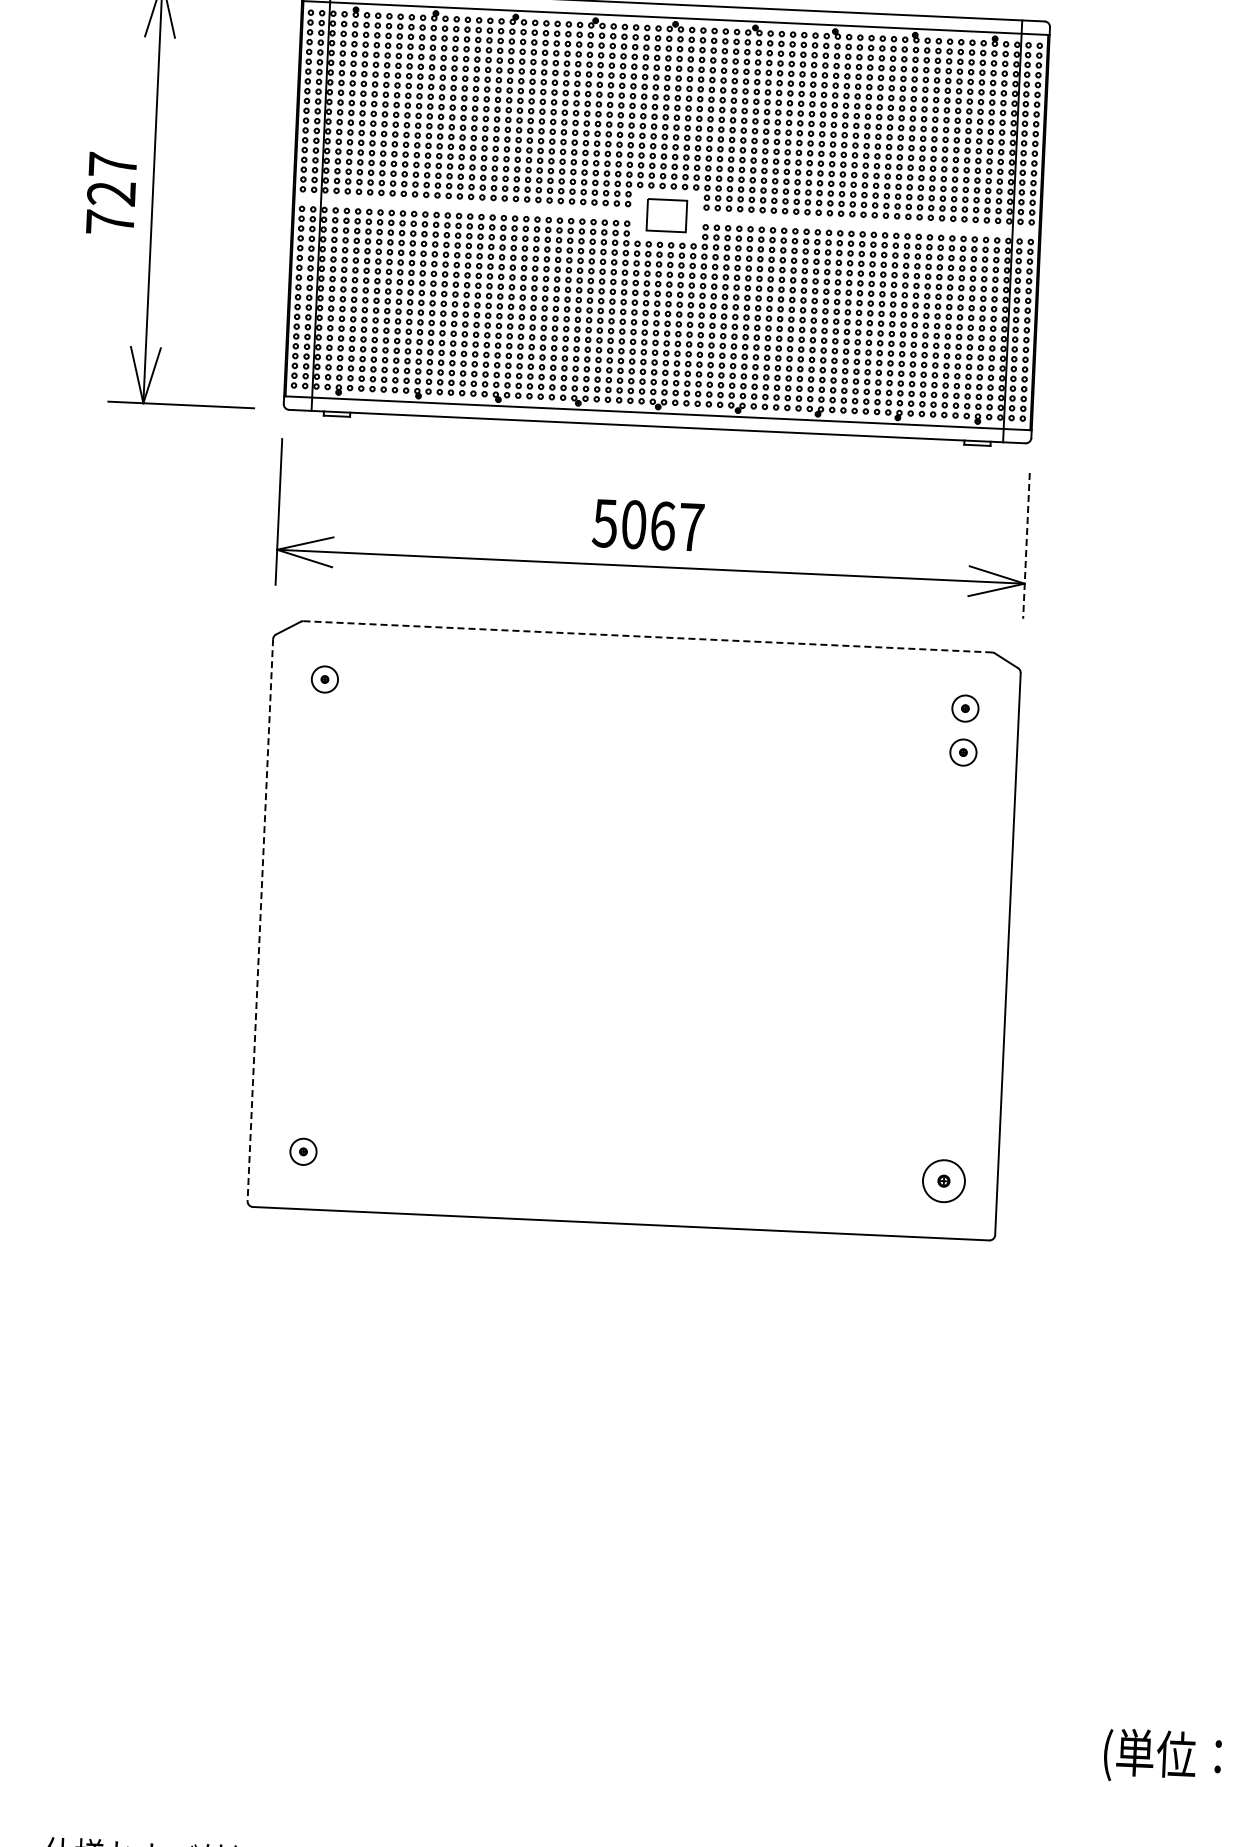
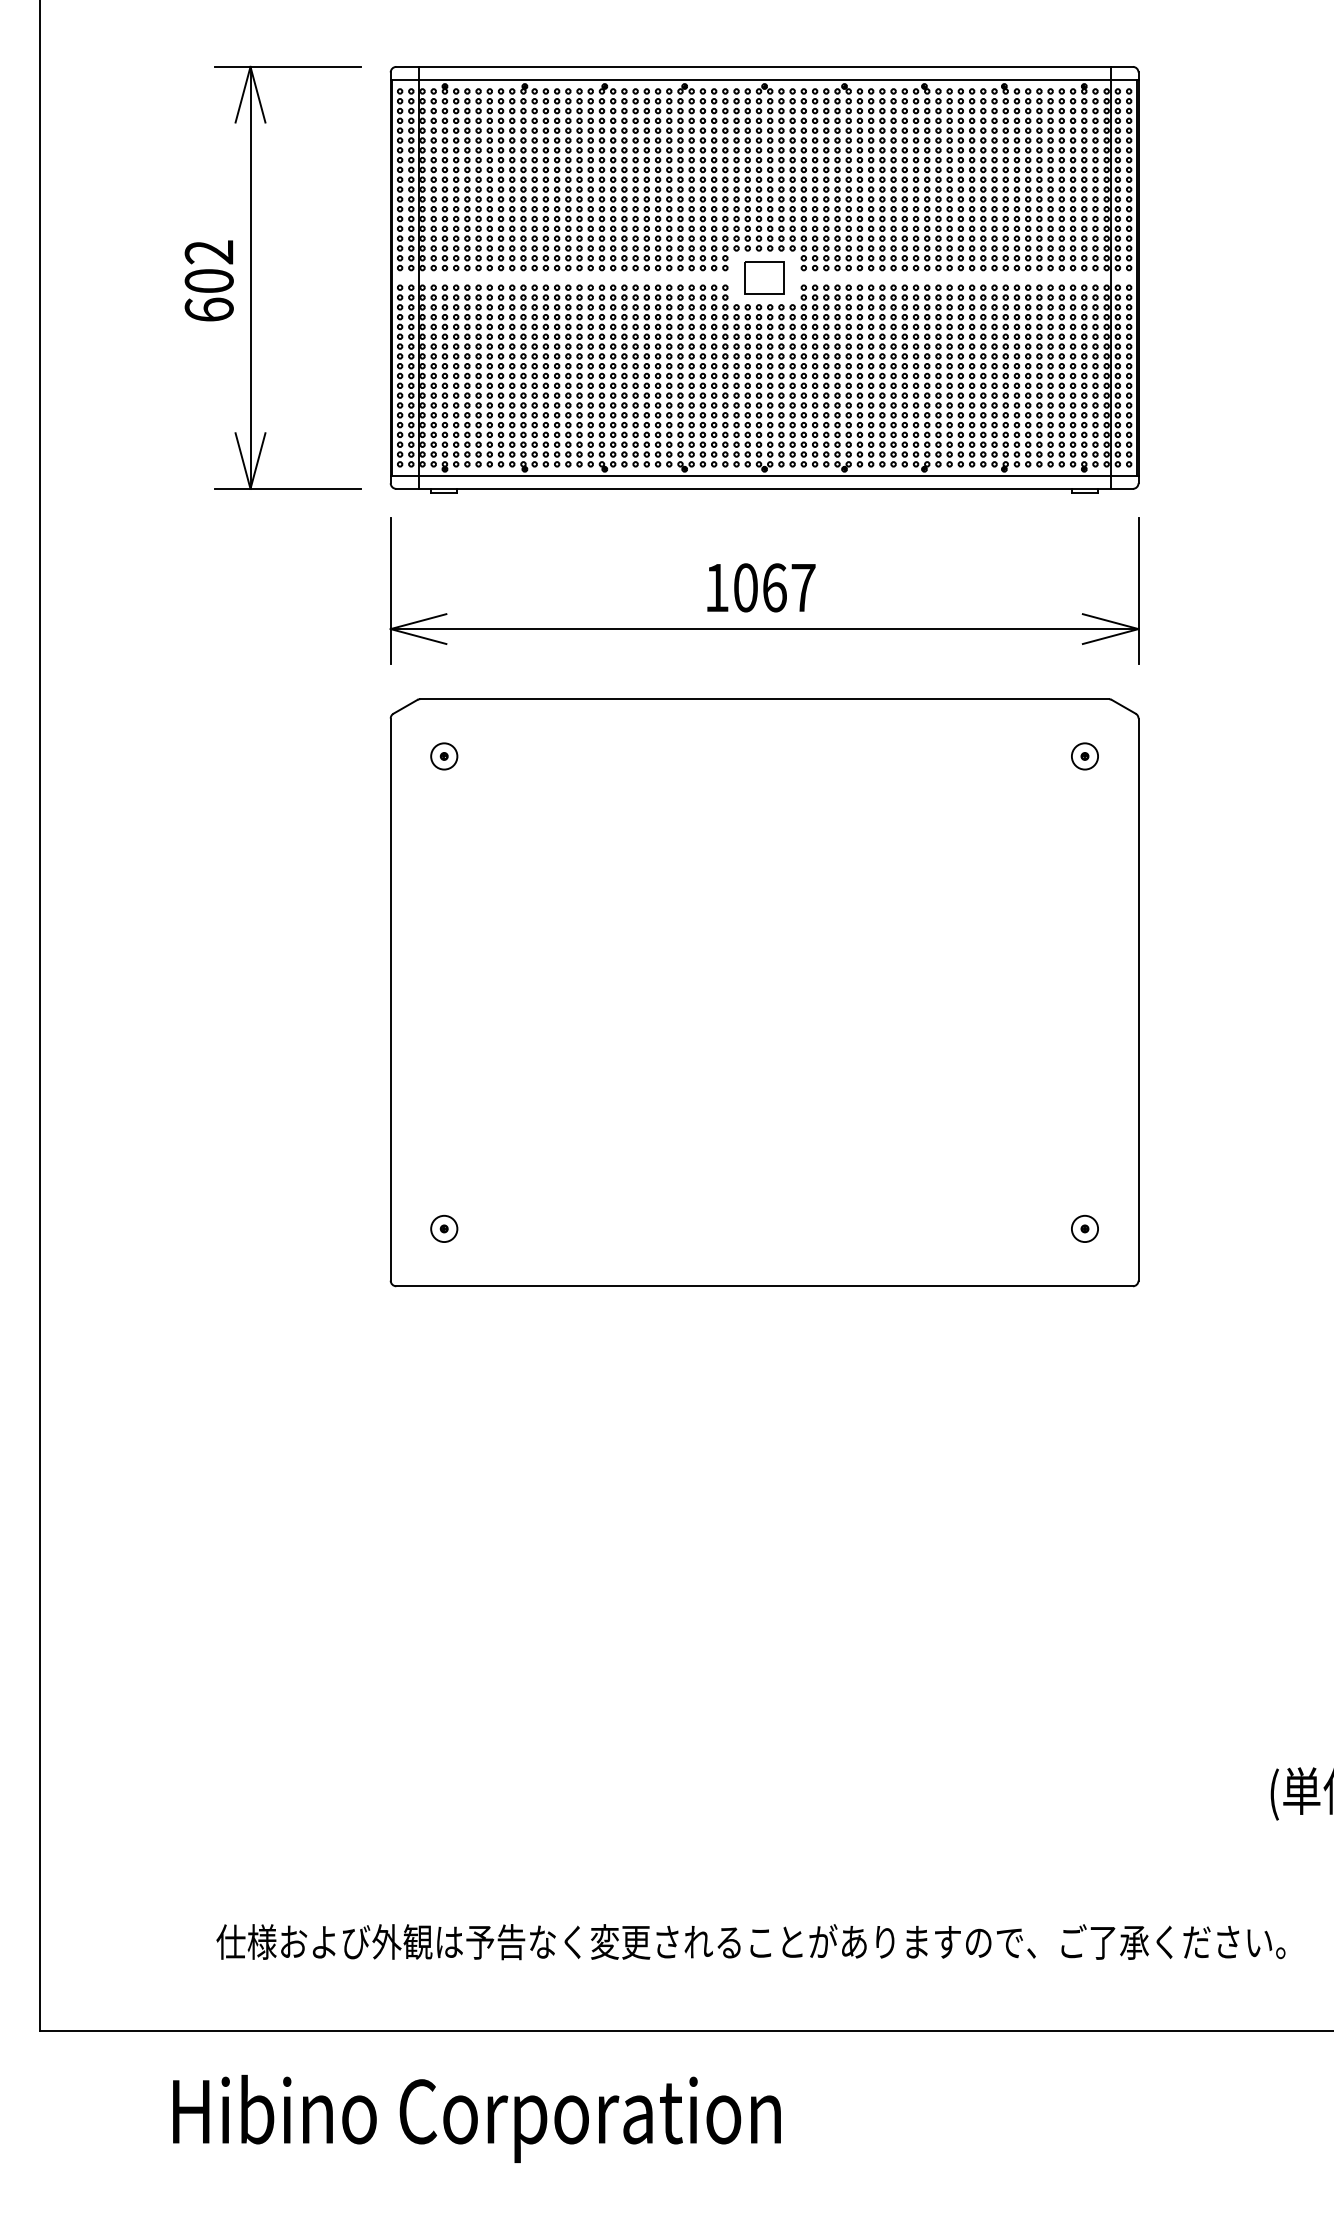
text: (110, 193) -> (208, 280), 727 -> 602
text: (604, 523) -> (716, 588), 5067 -> 1067
line: (1026, 546) -> (1138, 591), dashed -> solid
line: (648, 637) -> (765, 699), dashed -> solid
part: (962, 752) -> (1084, 800), removed
line: (260, 921) -> (390, 1000), dashed -> solid
part: (943, 1180) -> (1084, 1228), size x0.62

